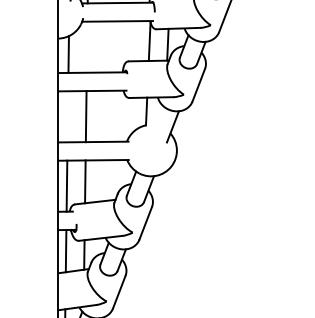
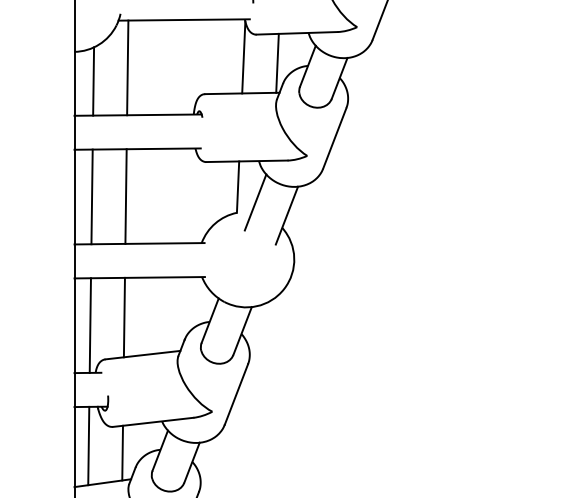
line: (86, 46) -> (126, 66), added
line: (67, 116) -> (91, 196), added
line: (155, 119) -> (254, 201), added

